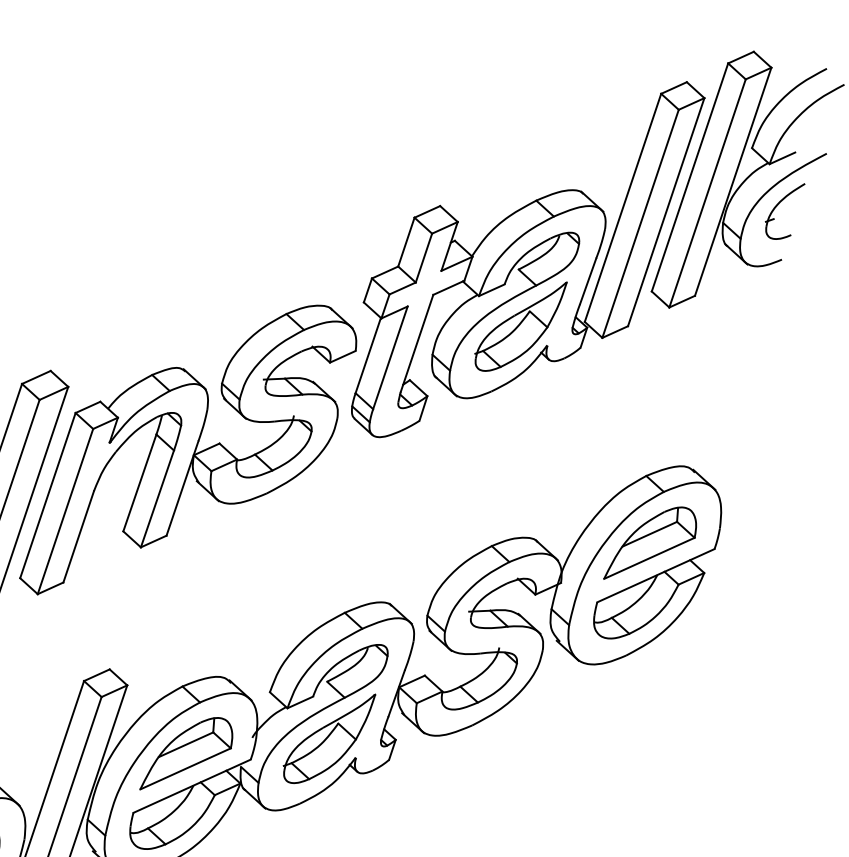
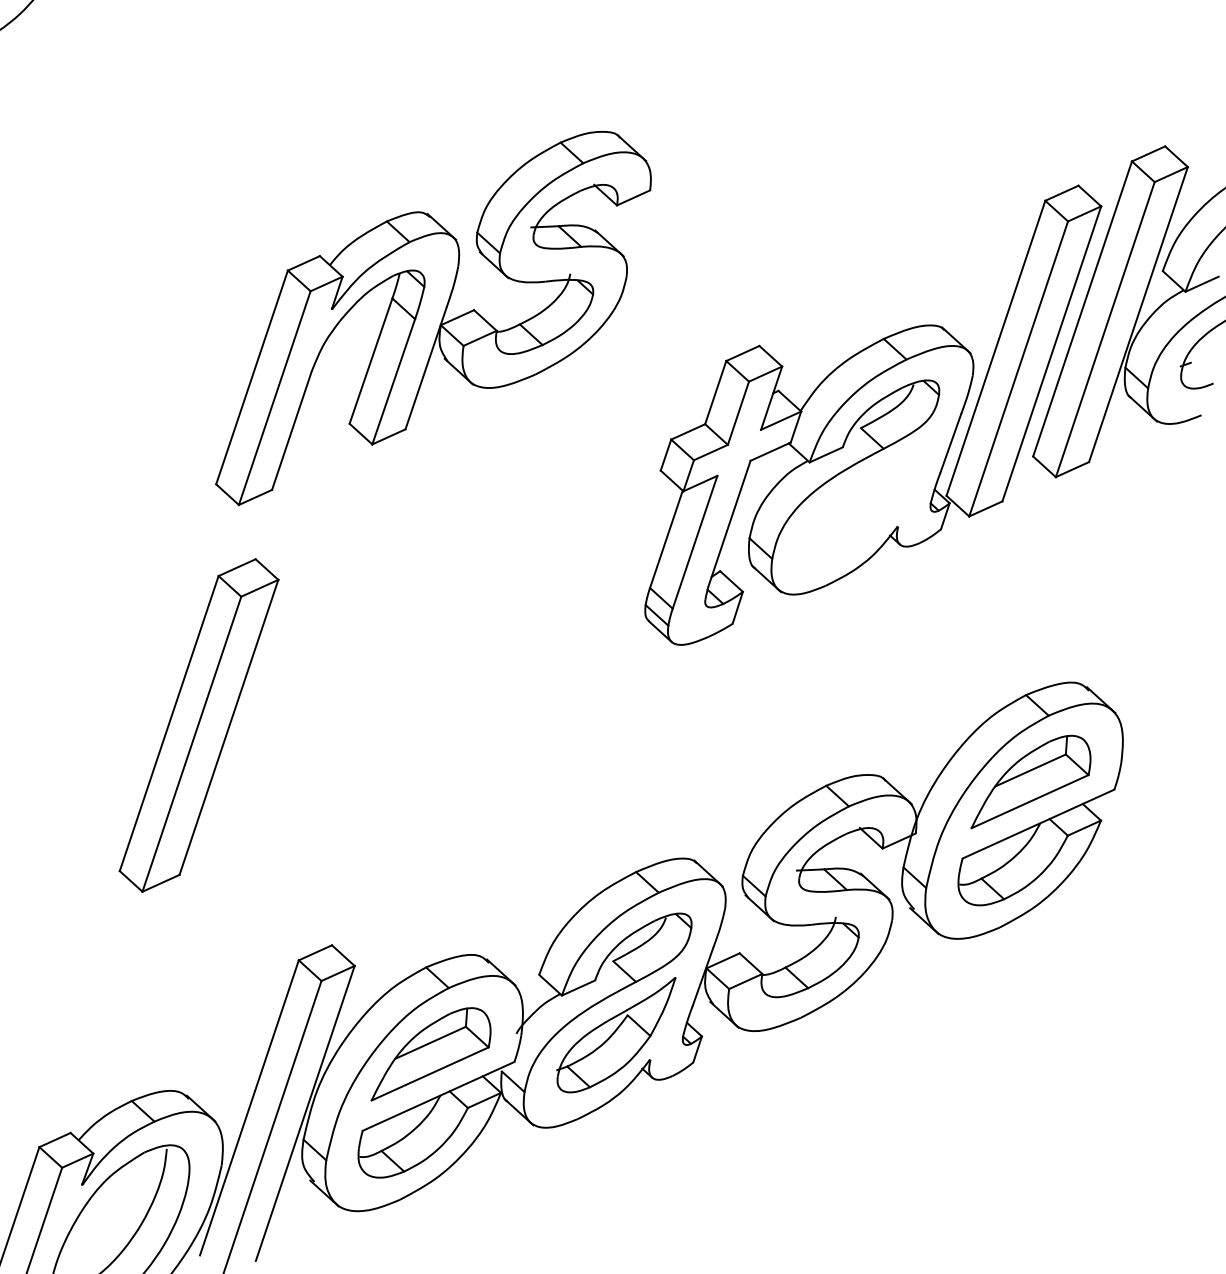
part: (520, 326) -> (863, 501), removed
part: (188, 450) -> (433, 318), moved

